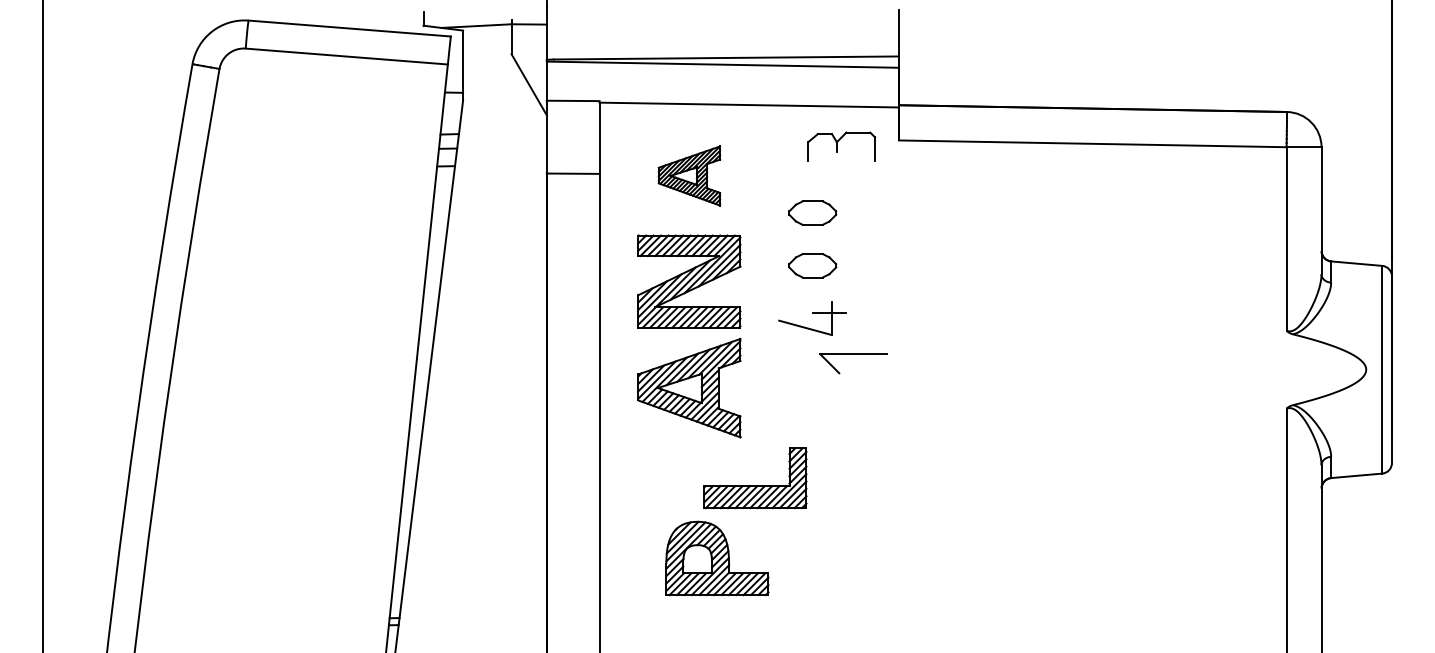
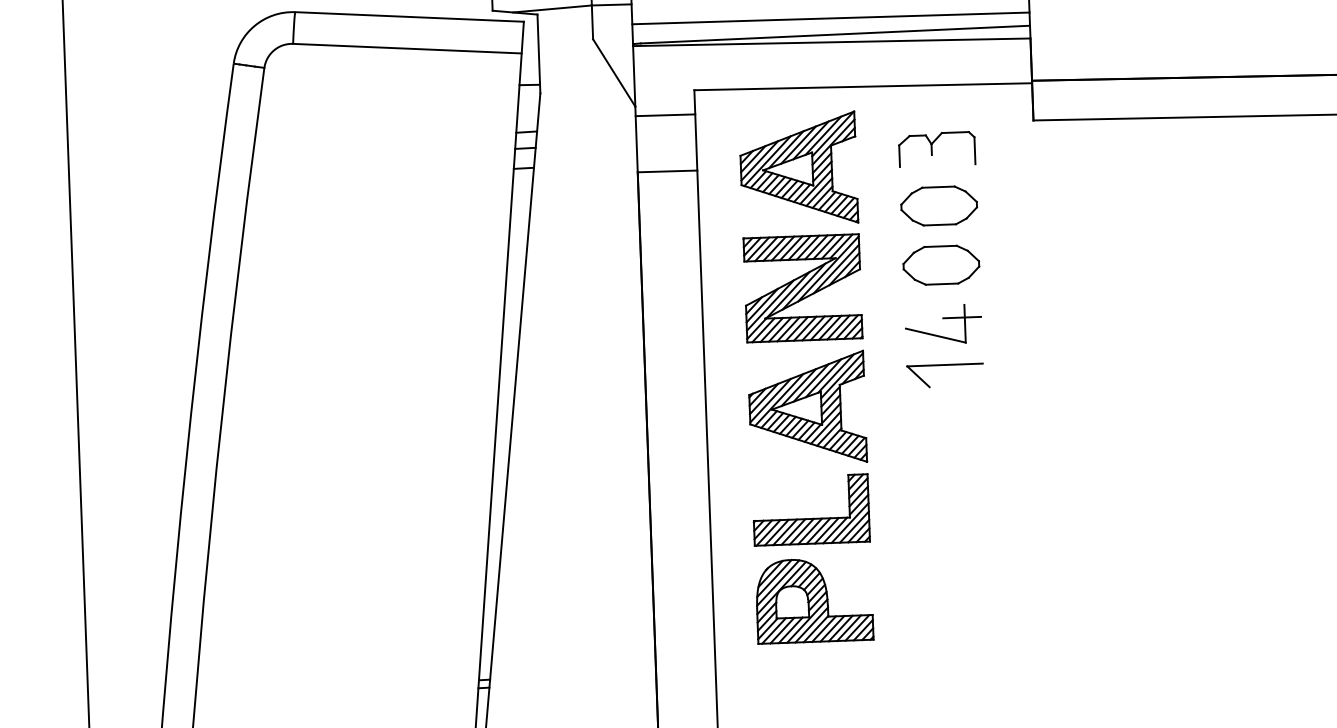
line: (722, 43) -> (830, 18), added
line: (572, 100) -> (664, 114), moved
part: (841, 146) -> (936, 148), moved
part: (689, 175) -> (798, 168), size x1.67
part: (812, 212) -> (938, 205), size x1.43
part: (812, 265) -> (941, 265), size x1.43
part: (853, 354) -> (944, 365), moved
part: (755, 485) -> (811, 518), moved
part: (717, 558) -> (814, 600), moved

